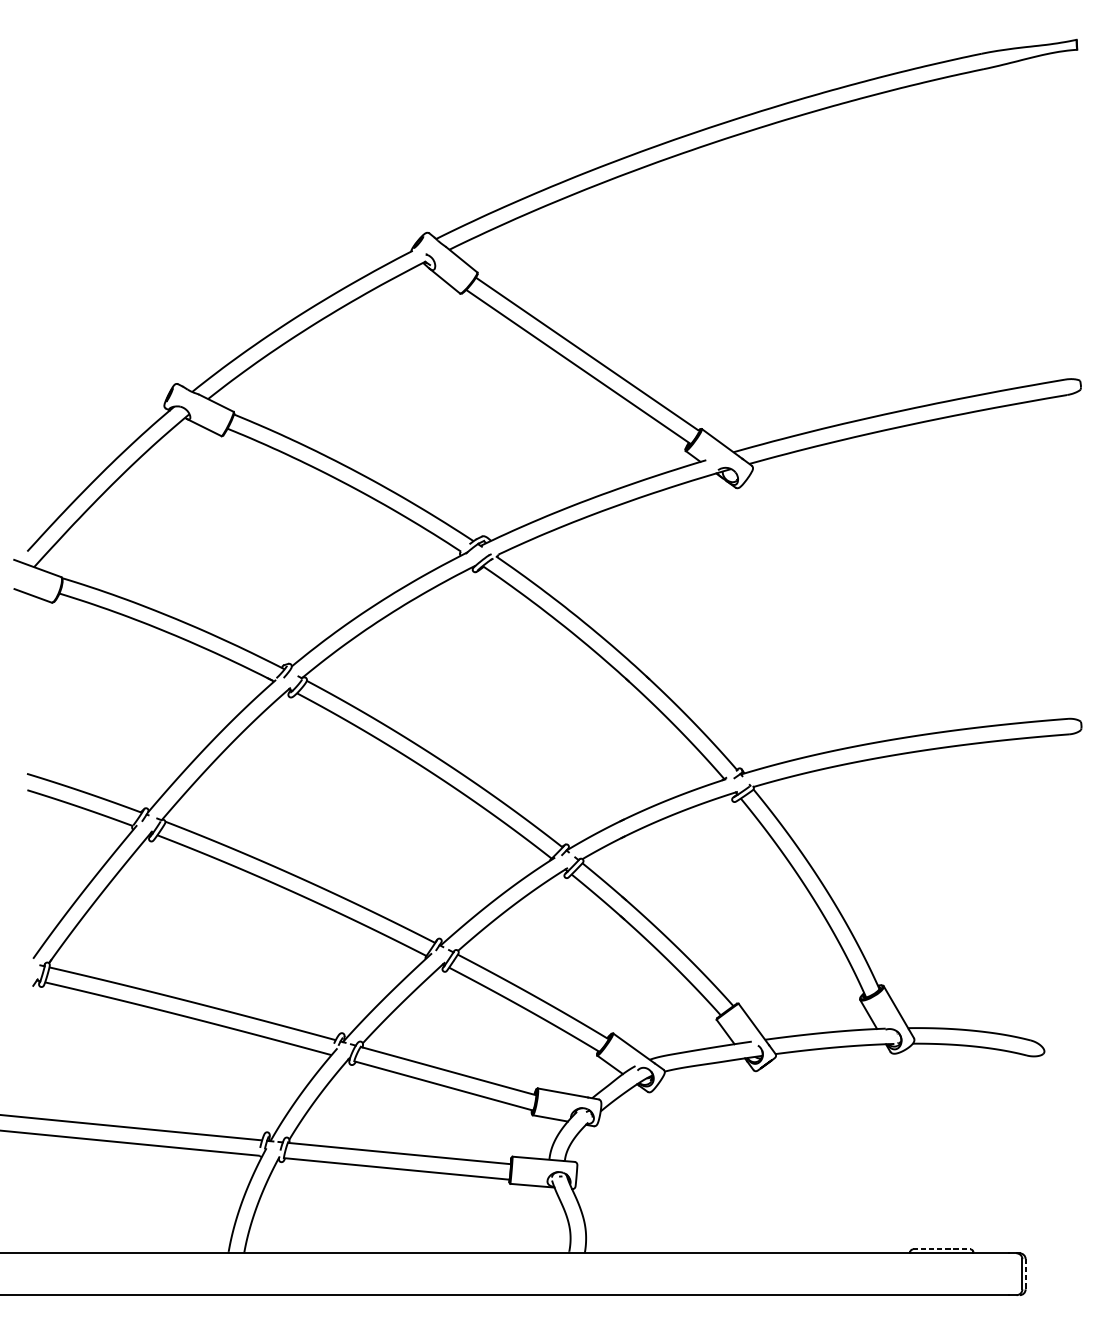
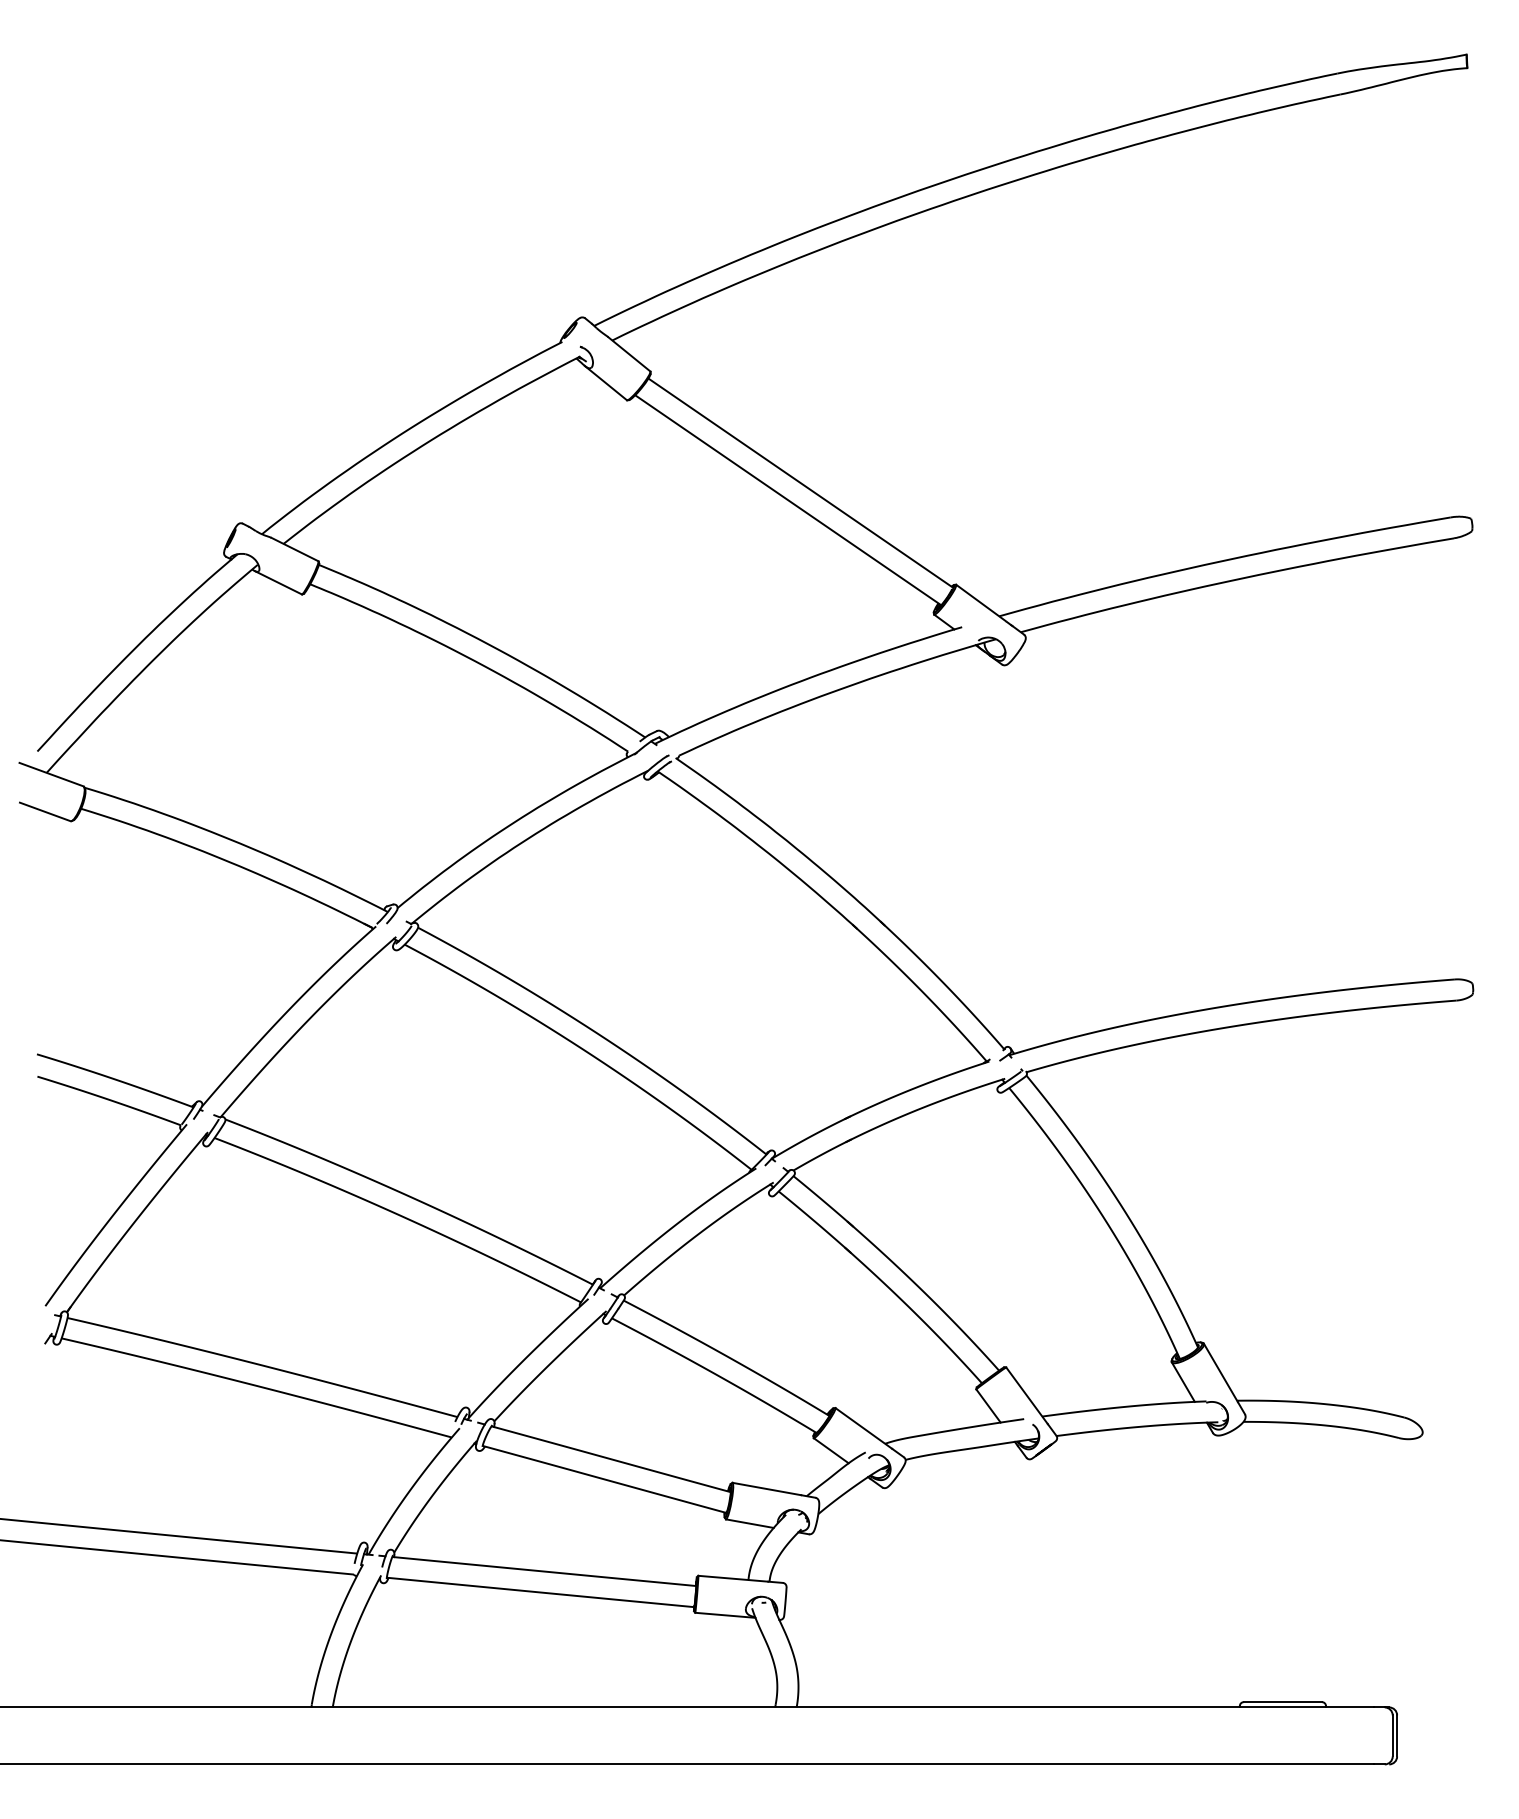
line: (942, 1249) -> (1283, 1702), dashed -> solid
line: (1025, 1273) -> (1397, 1735), dashed -> solid

